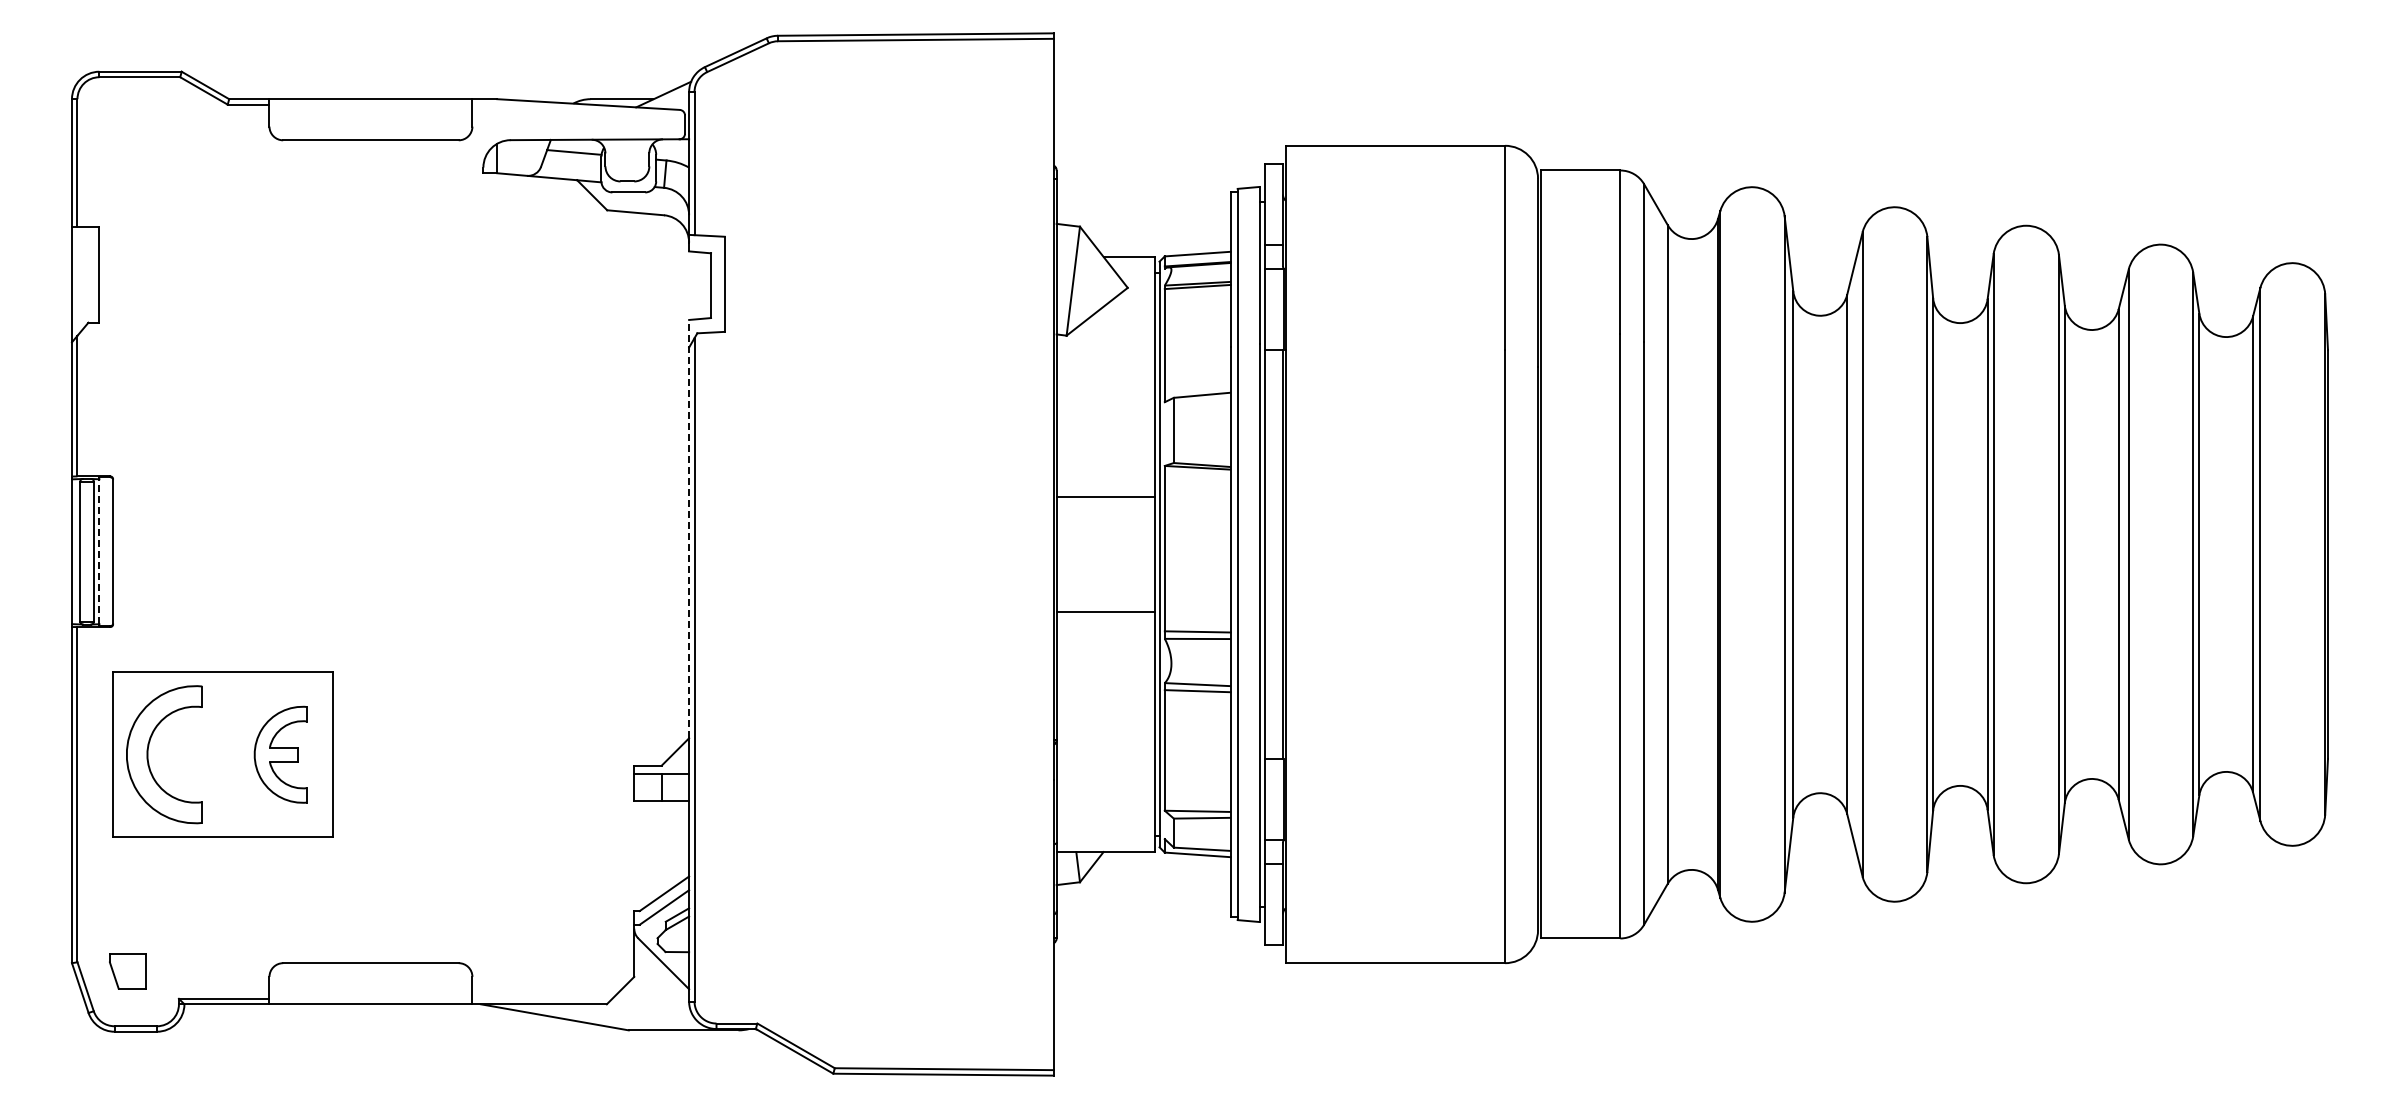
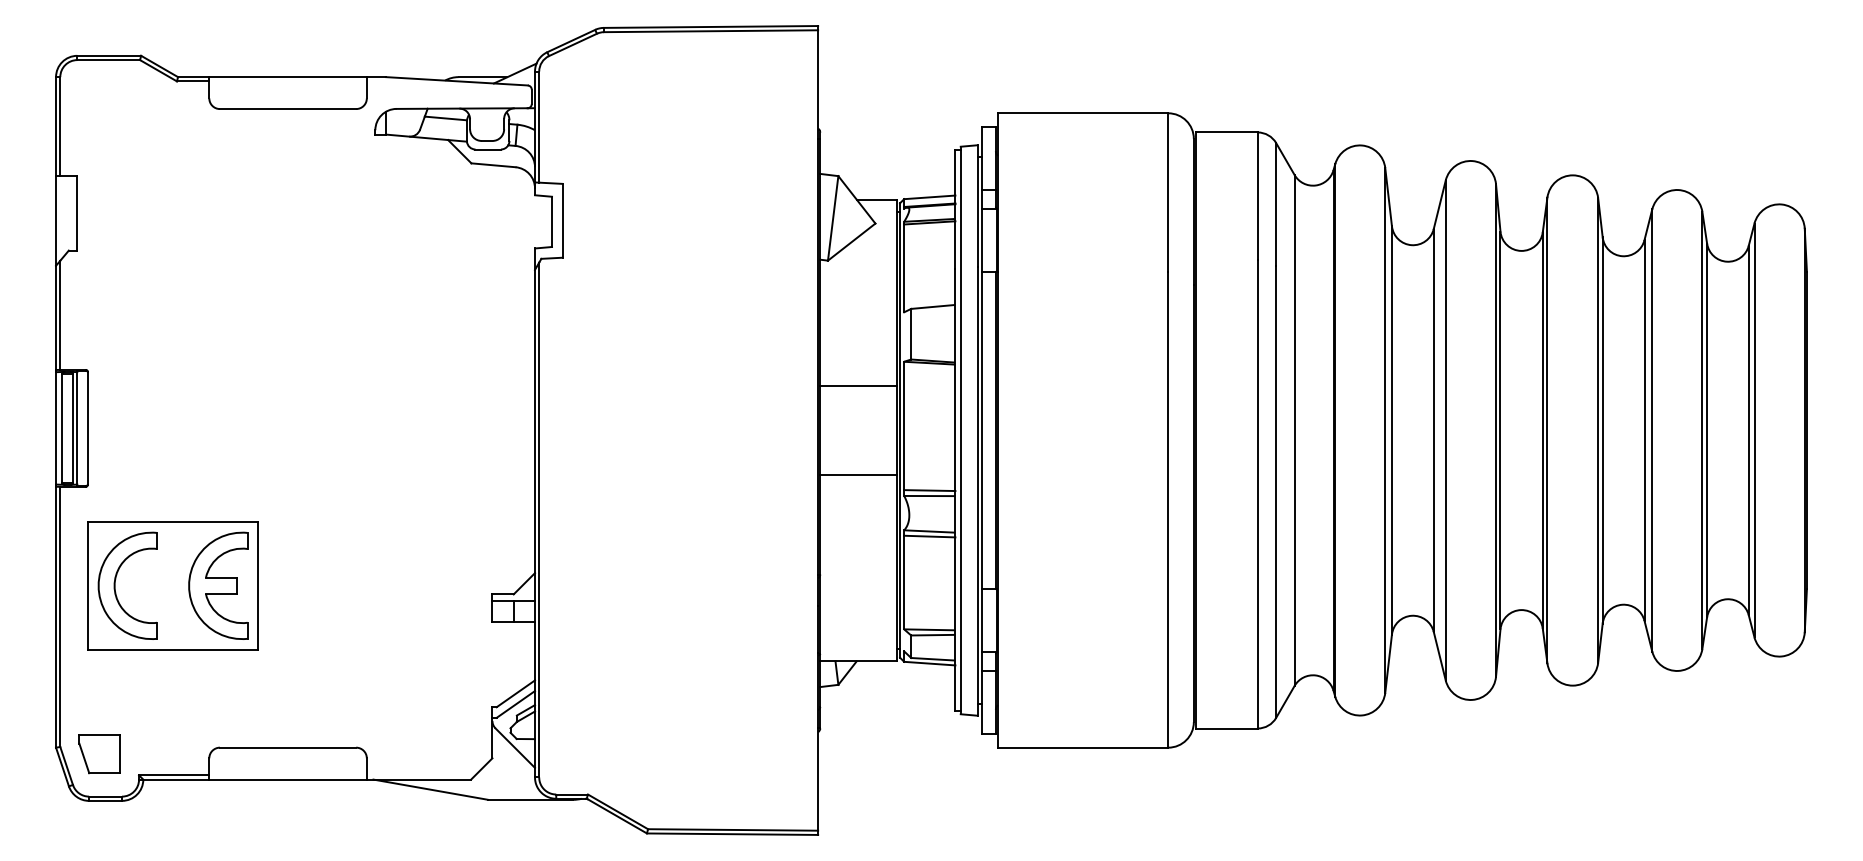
line: (689, 528) -> (535, 410), dashed -> solid
line: (99, 551) -> (77, 428), dashed -> solid
part: (280, 754) -> (217, 585), size x1.43
part: (127, 971) -> (99, 754), size x1.43

